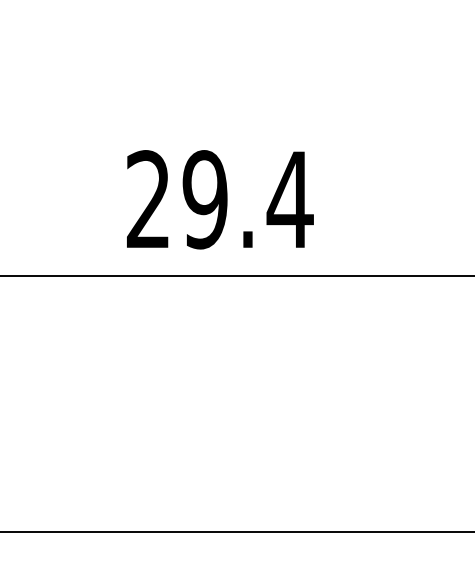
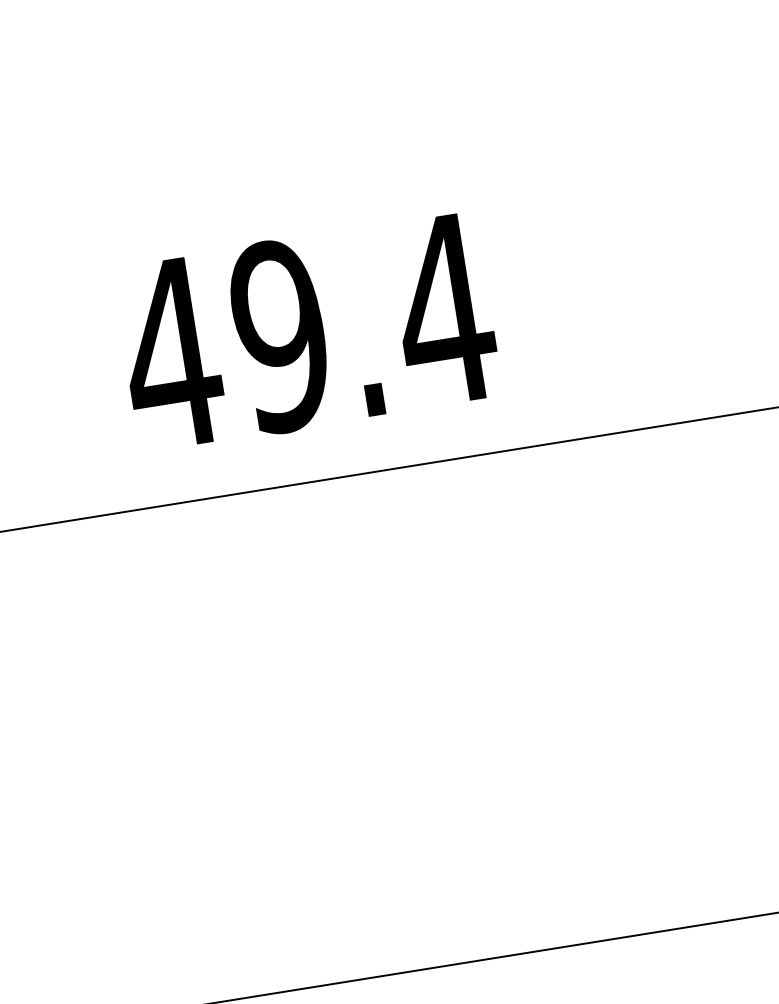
text: (148, 198) -> (171, 351), 29.4 -> 49.4

